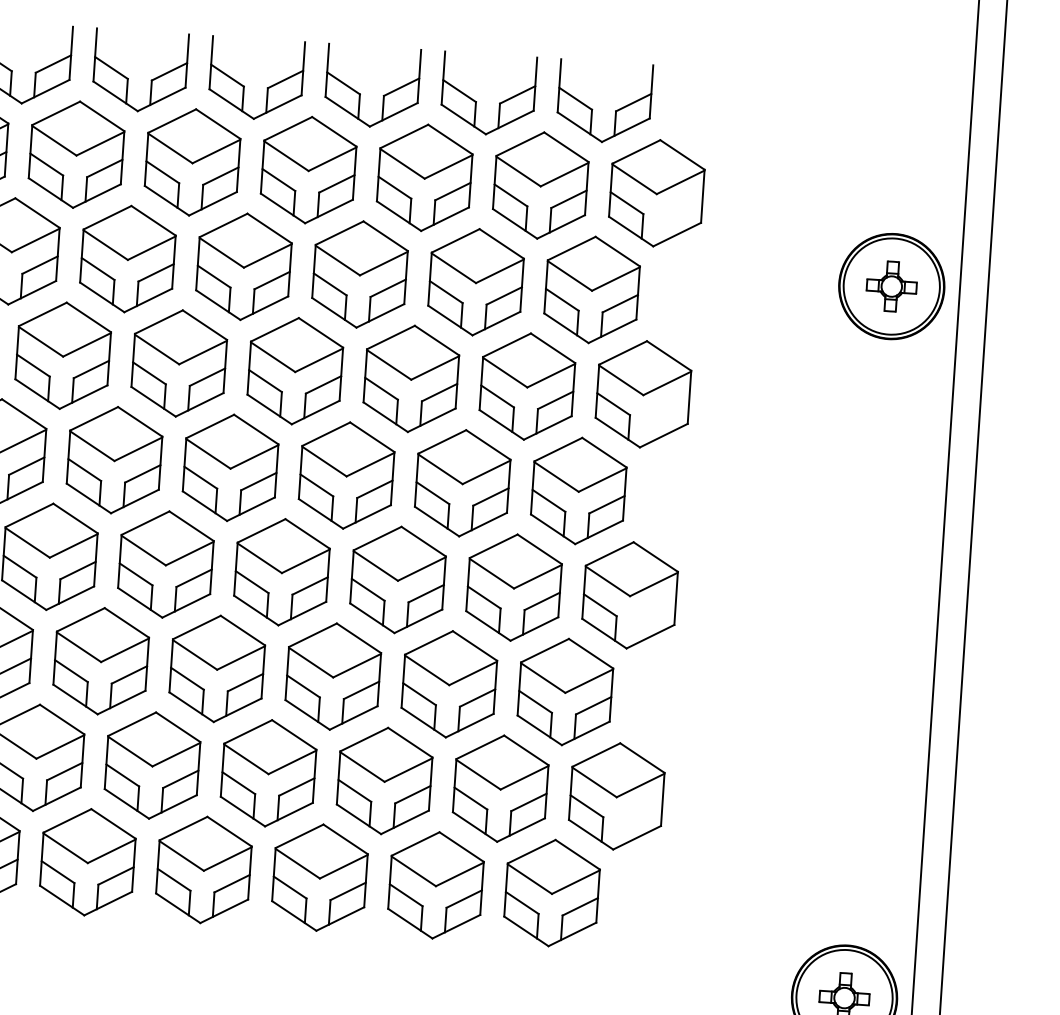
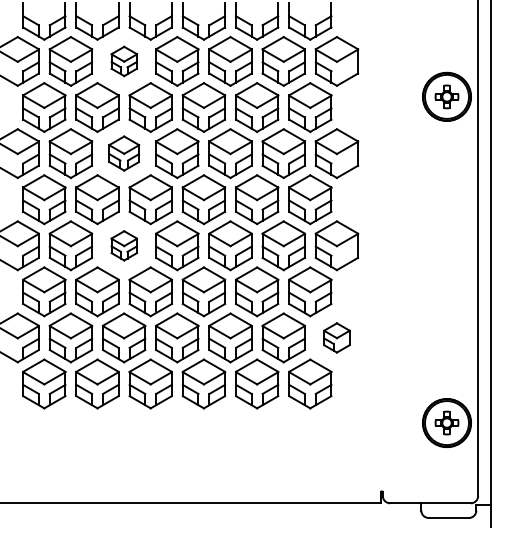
part: (193, 162) -> (124, 61), size x0.6
part: (180, 363) -> (124, 153), size x0.7
part: (166, 564) -> (124, 245), size x0.6
part: (615, 795) -> (336, 337), size x0.6

